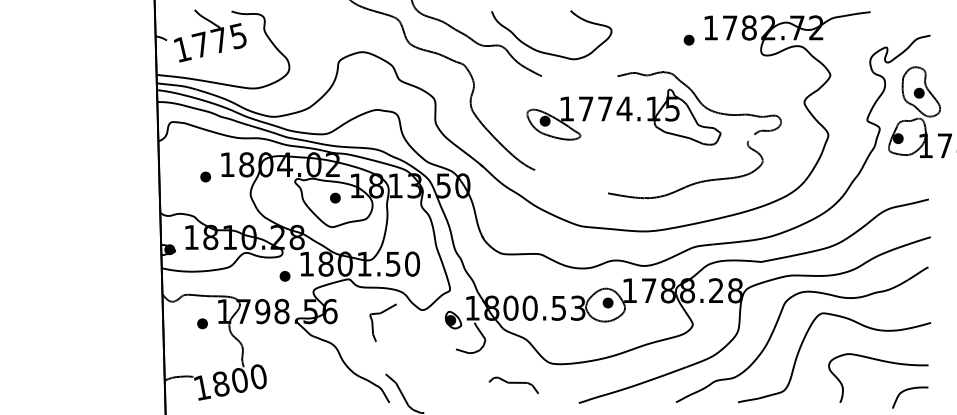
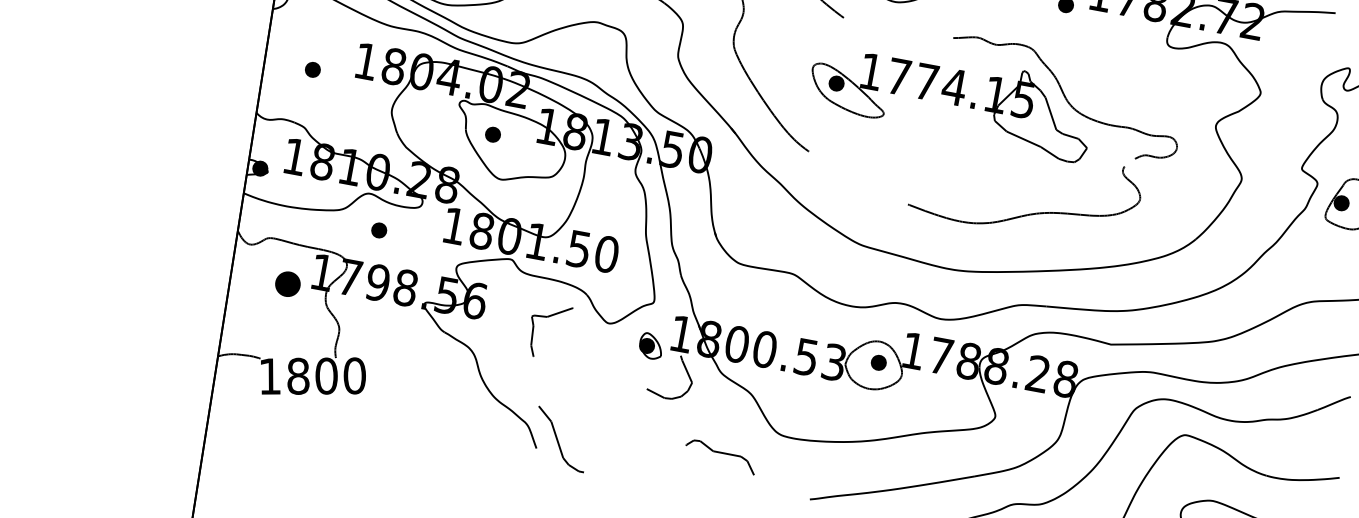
part: (205, 176) -> (312, 69), moved
part: (335, 197) -> (493, 133), moved
part: (284, 276) -> (378, 230), moved
part: (202, 323) -> (287, 283), size x1.6

